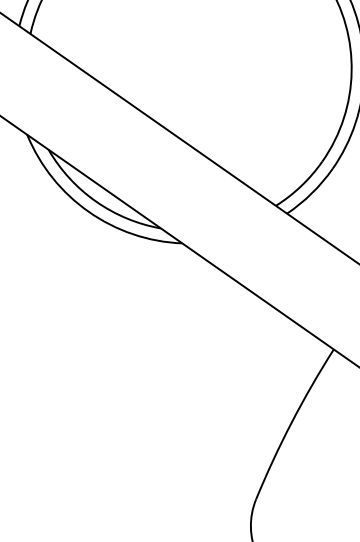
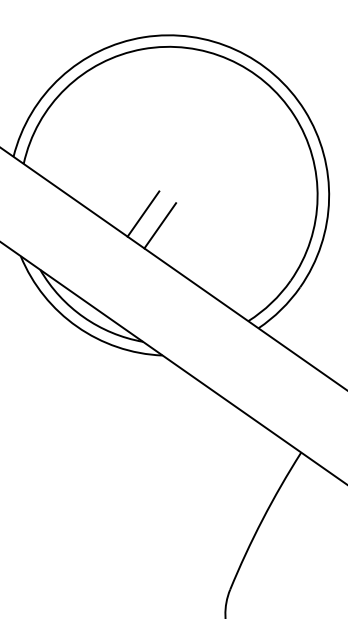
line: (161, 88) -> (143, 213), added
line: (179, 101) -> (160, 225), added

